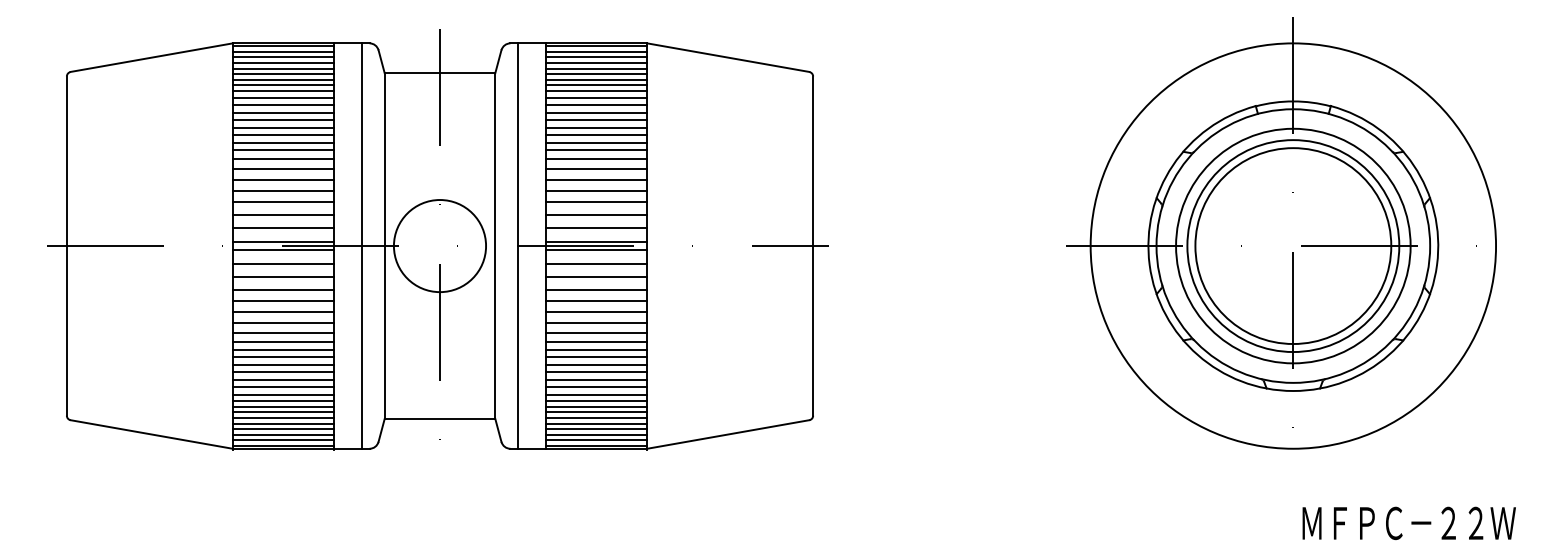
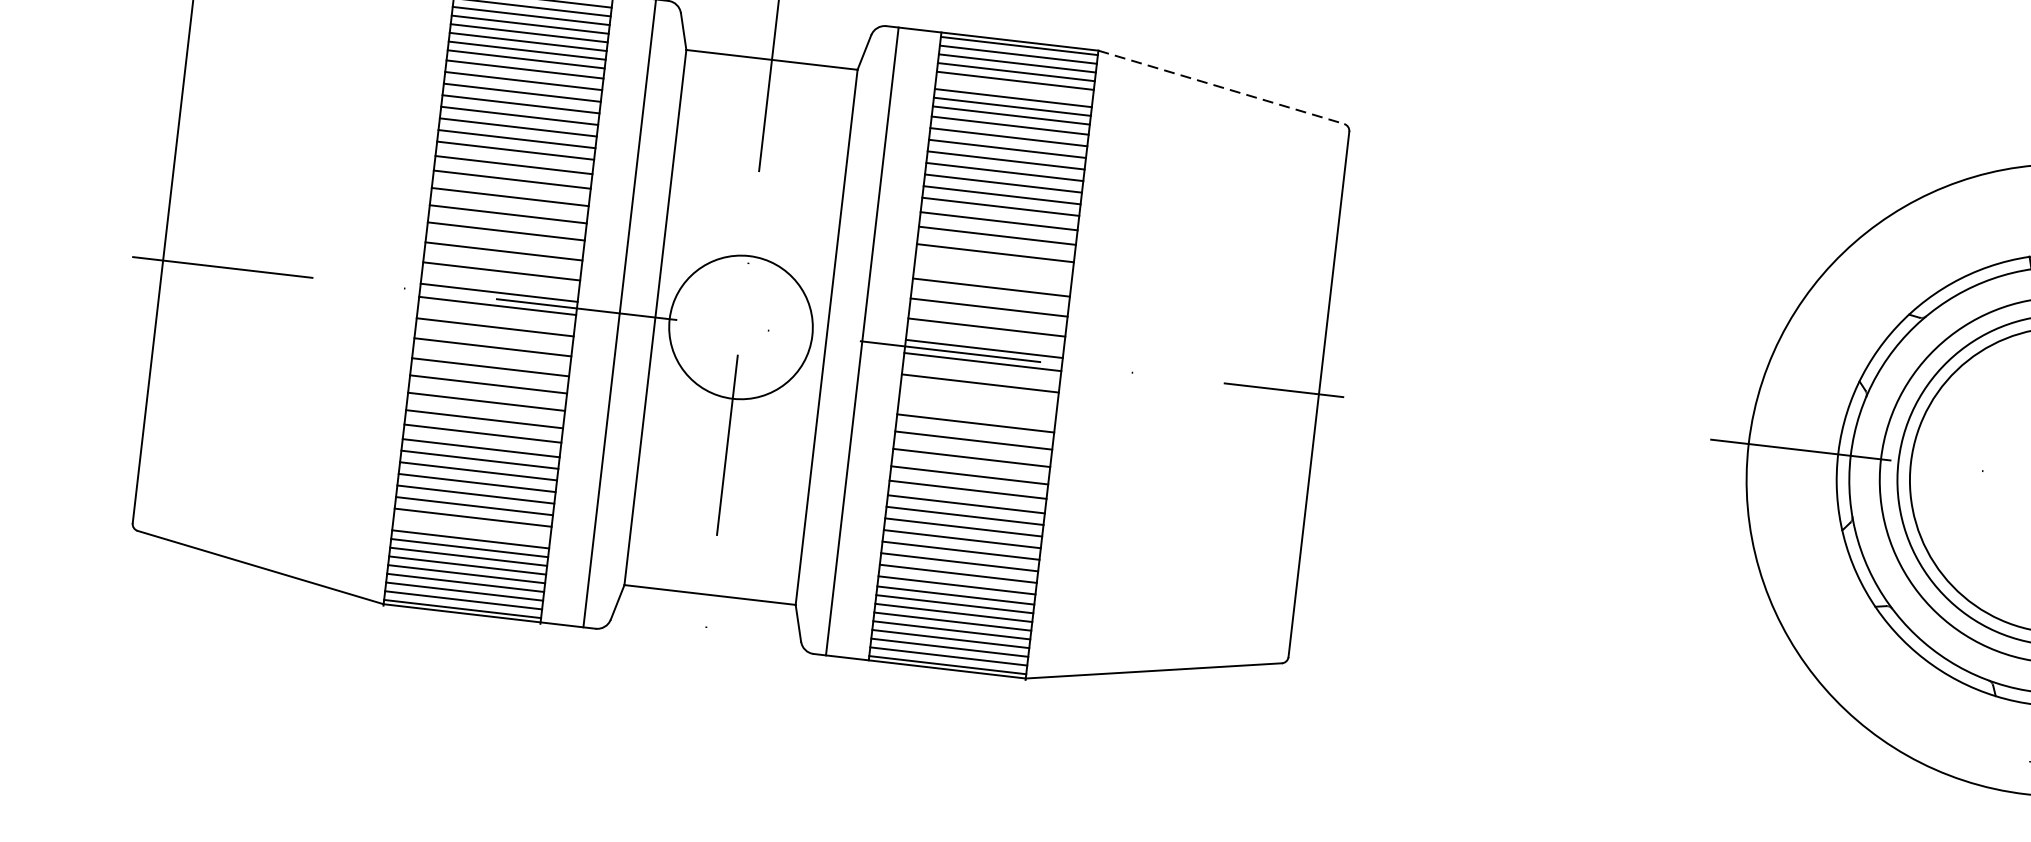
line: (728, 57) -> (1221, 87), solid -> dashed
line: (596, 74) -> (1014, 89), removed
line: (596, 191) -> (993, 270), removed
line: (596, 277) -> (977, 404), removed
line: (283, 394) -> (472, 529), removed

